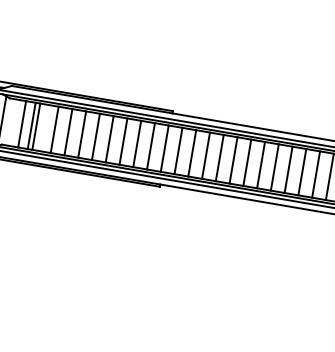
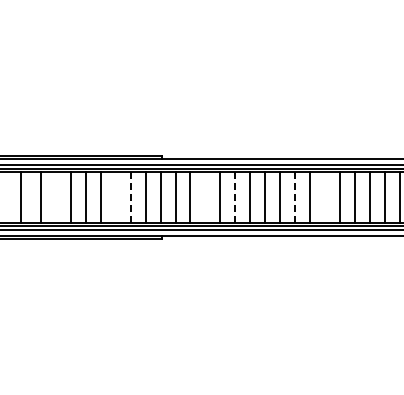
line: (22, 124) -> (5, 197), removed
line: (31, 125) -> (15, 197), removed
line: (68, 132) -> (55, 197), removed
line: (123, 141) -> (115, 197), removed
line: (137, 143) -> (130, 197), solid -> dashed
line: (206, 155) -> (205, 197), removed
line: (233, 160) -> (235, 197), solid -> dashed
line: (288, 169) -> (295, 197), solid -> dashed
line: (316, 174) -> (325, 197), removed

